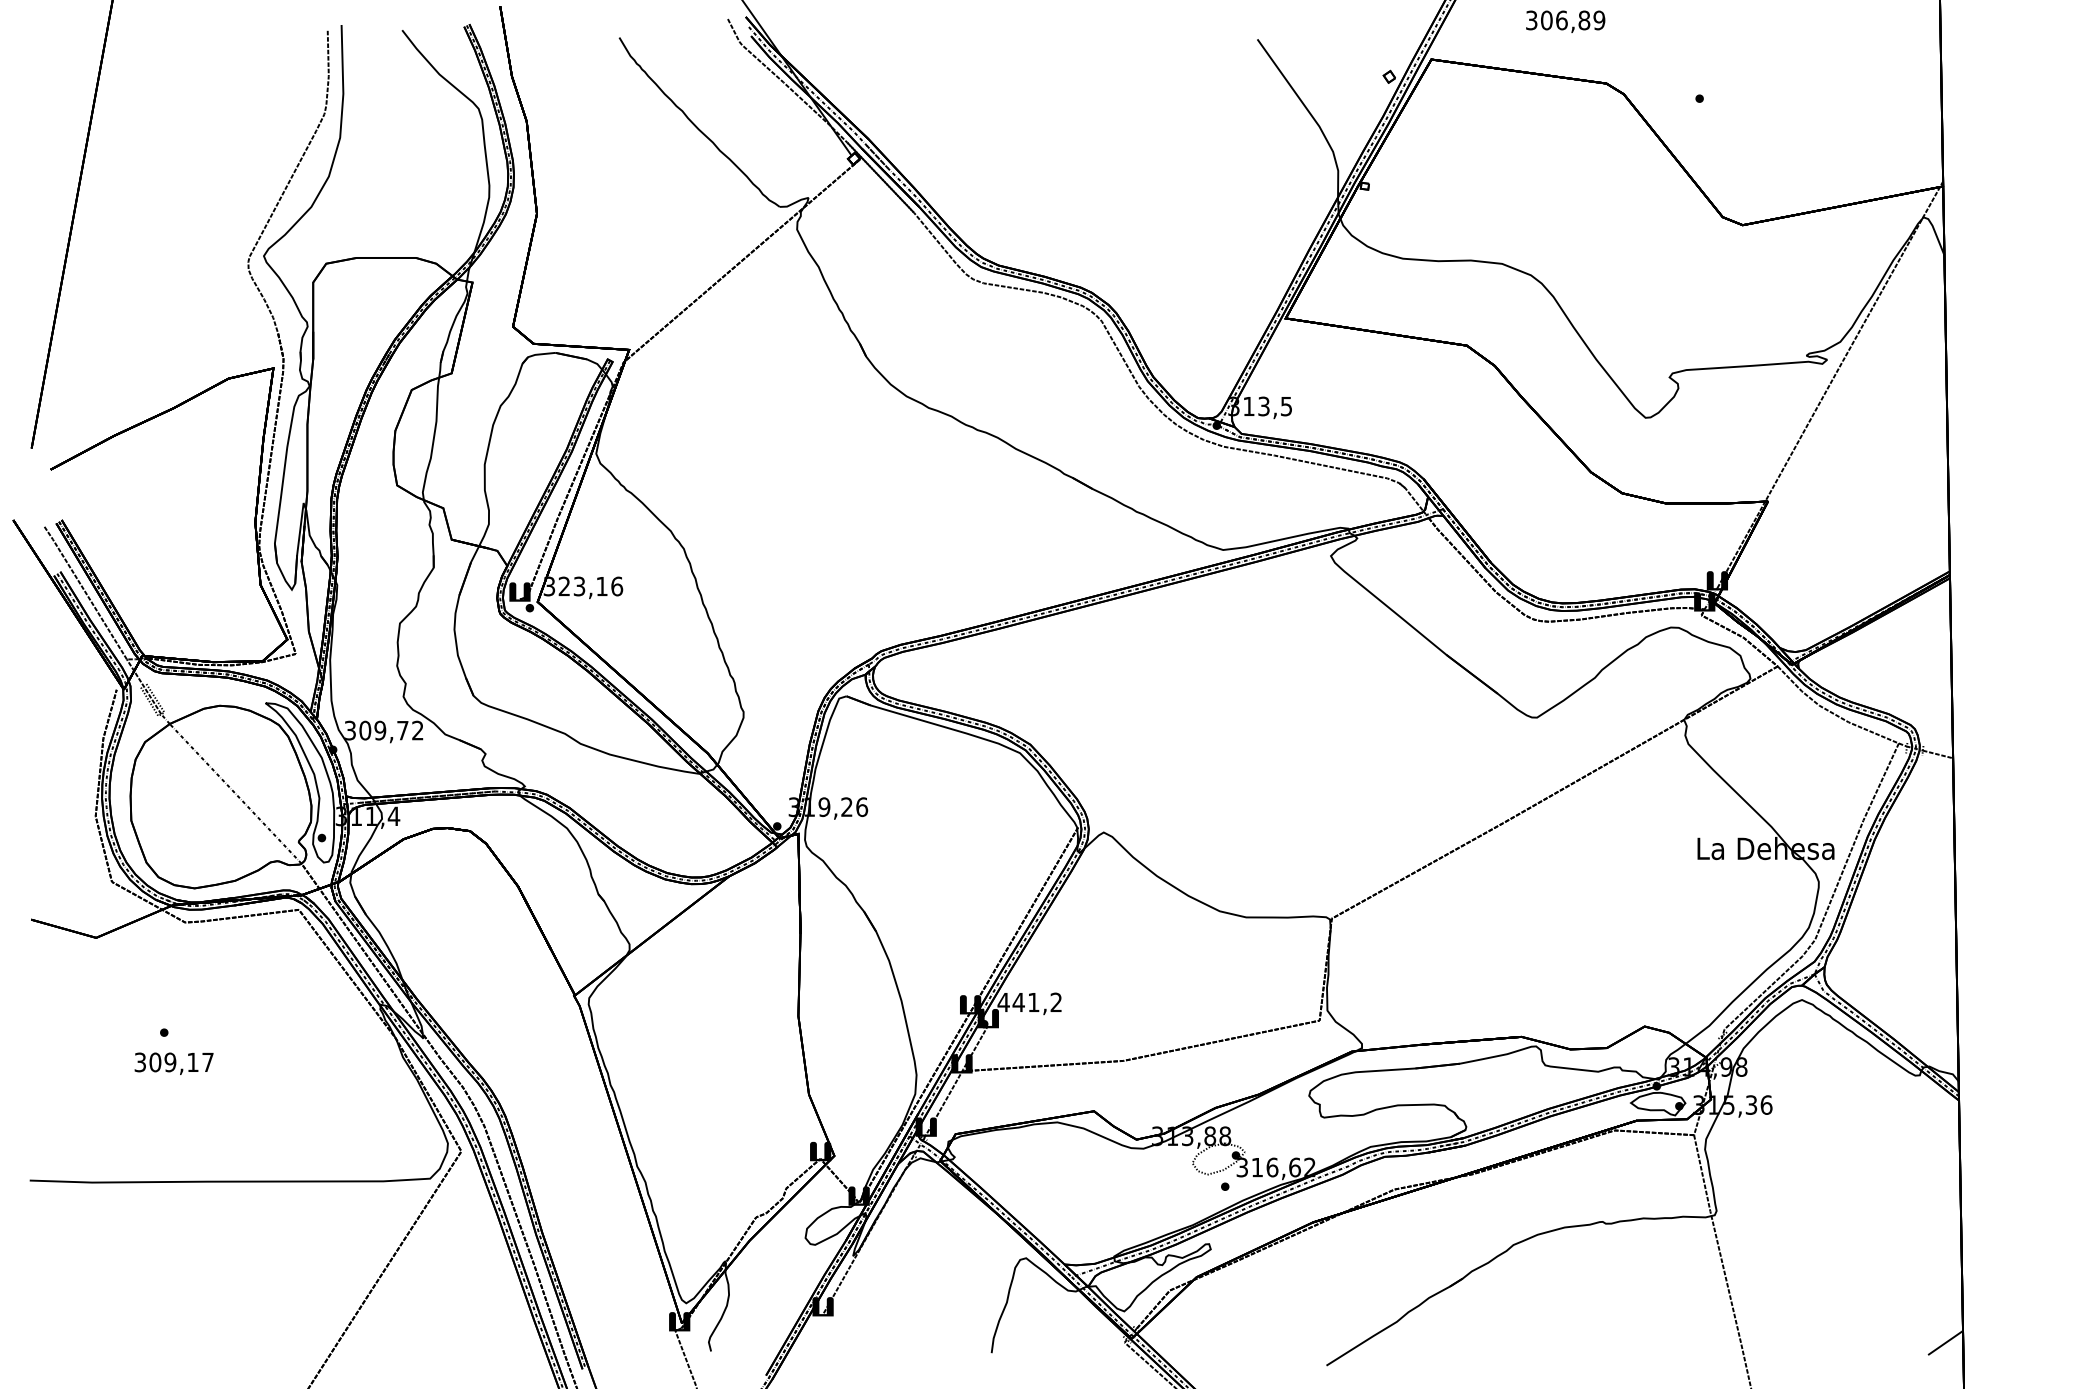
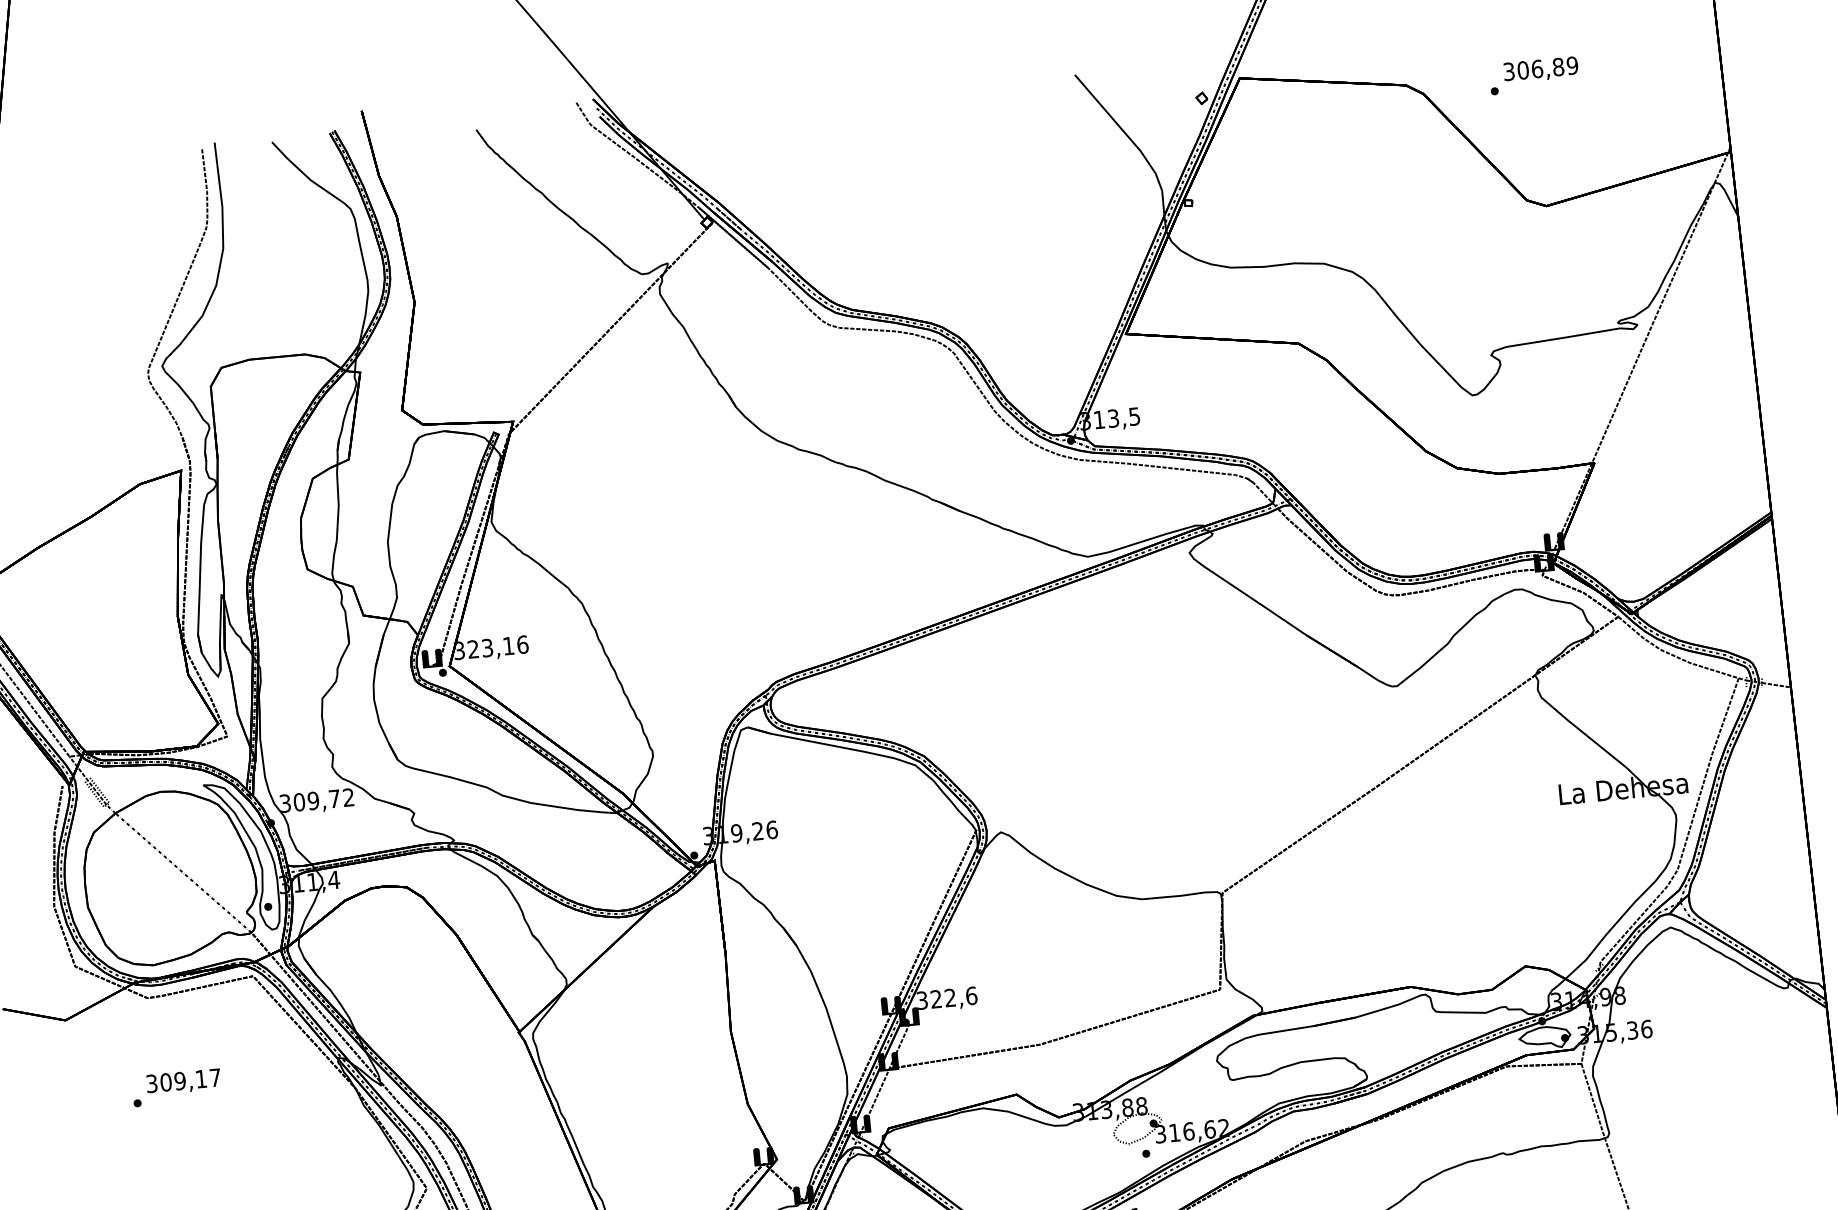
text: (1565, 21) -> (1540, 69), moved
text: (1029, 1002) -> (946, 998), 441,2 -> 322,6
text: (173, 1063) -> (183, 1081), moved

